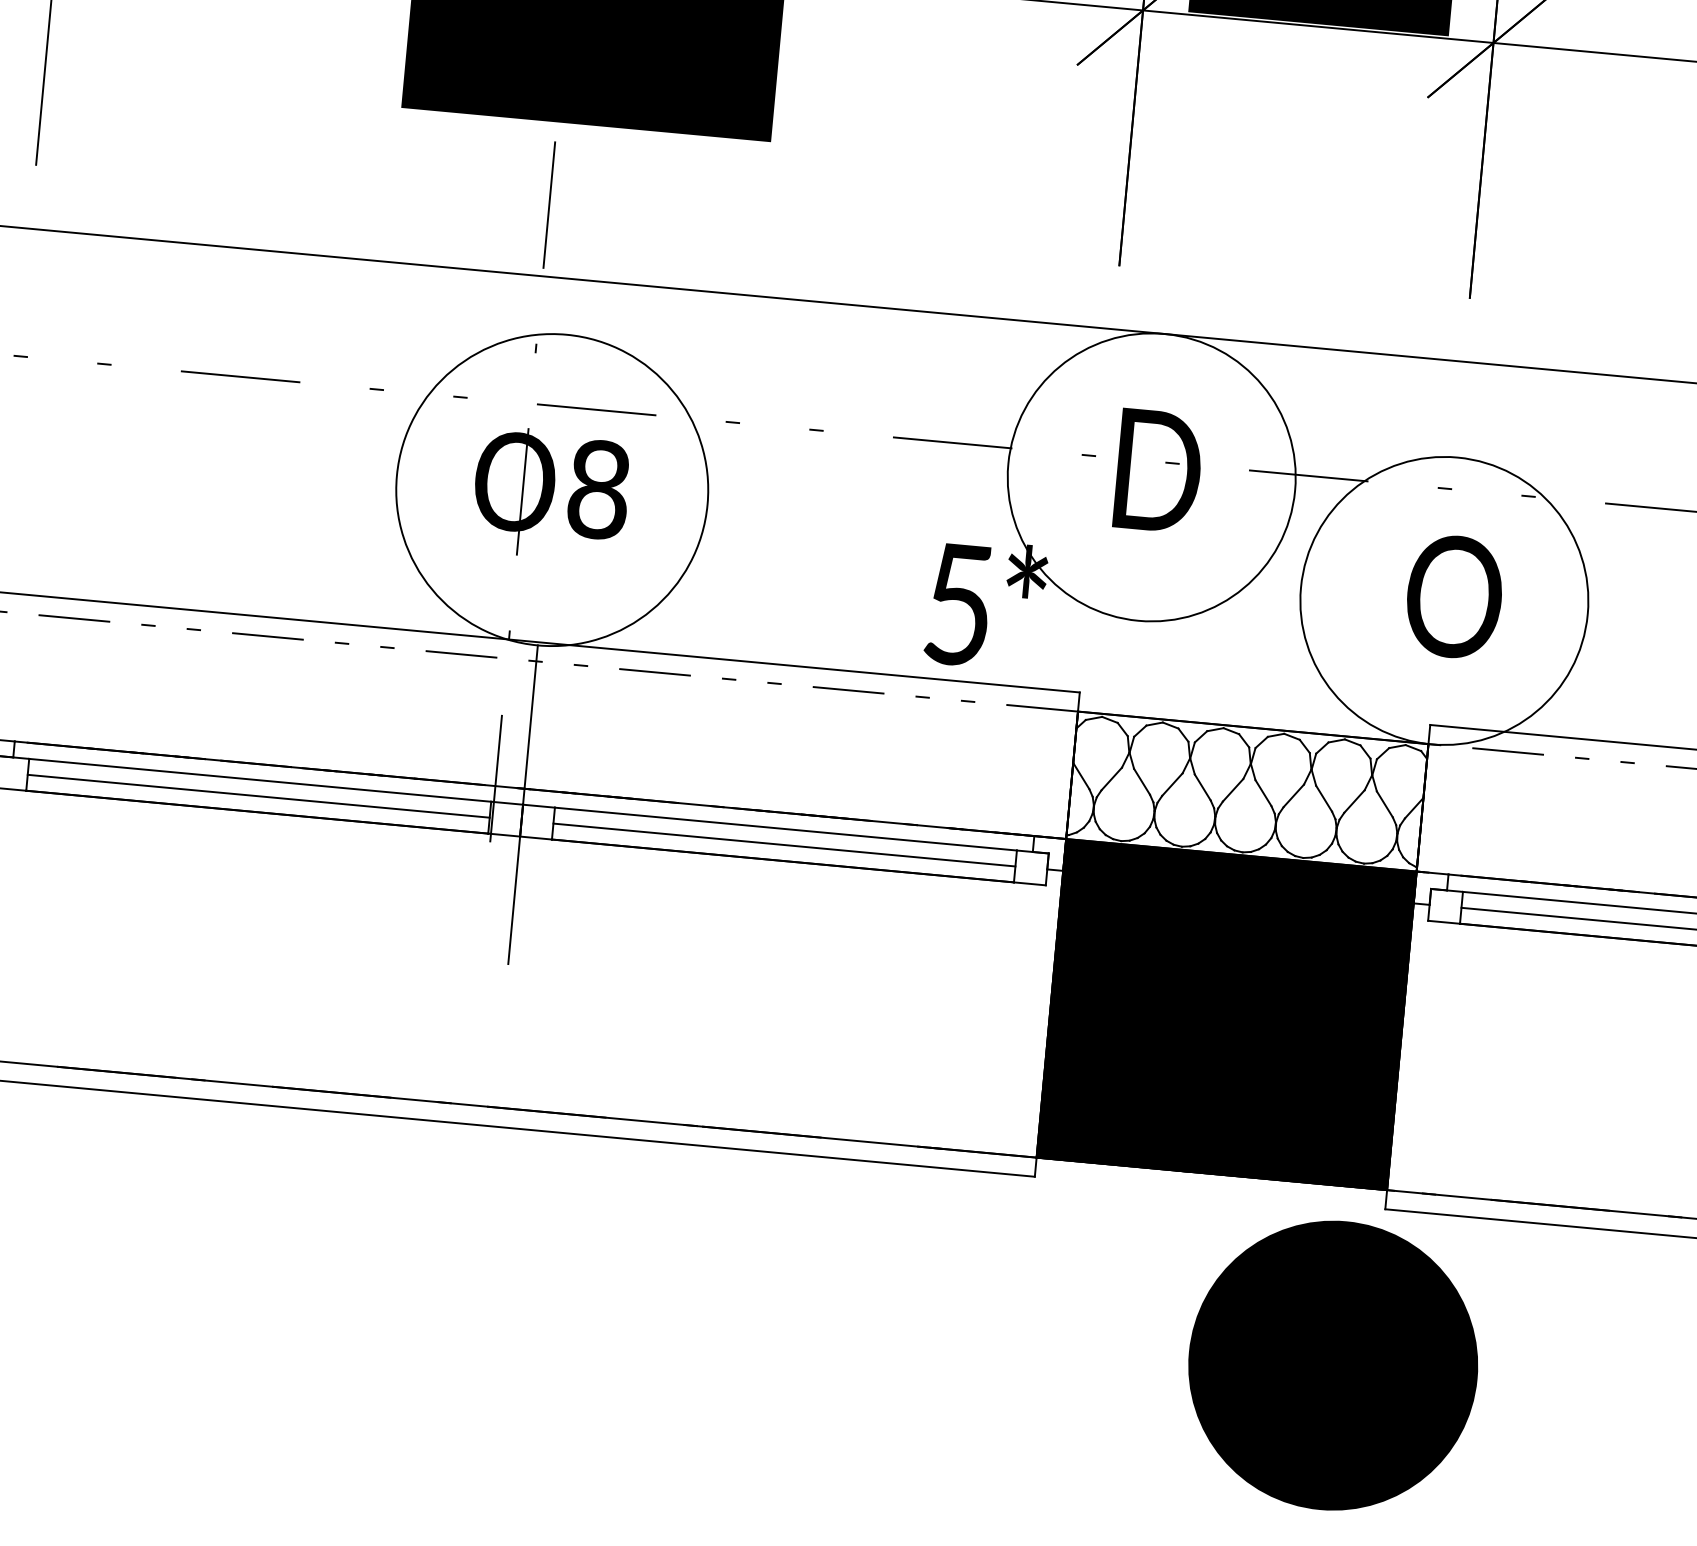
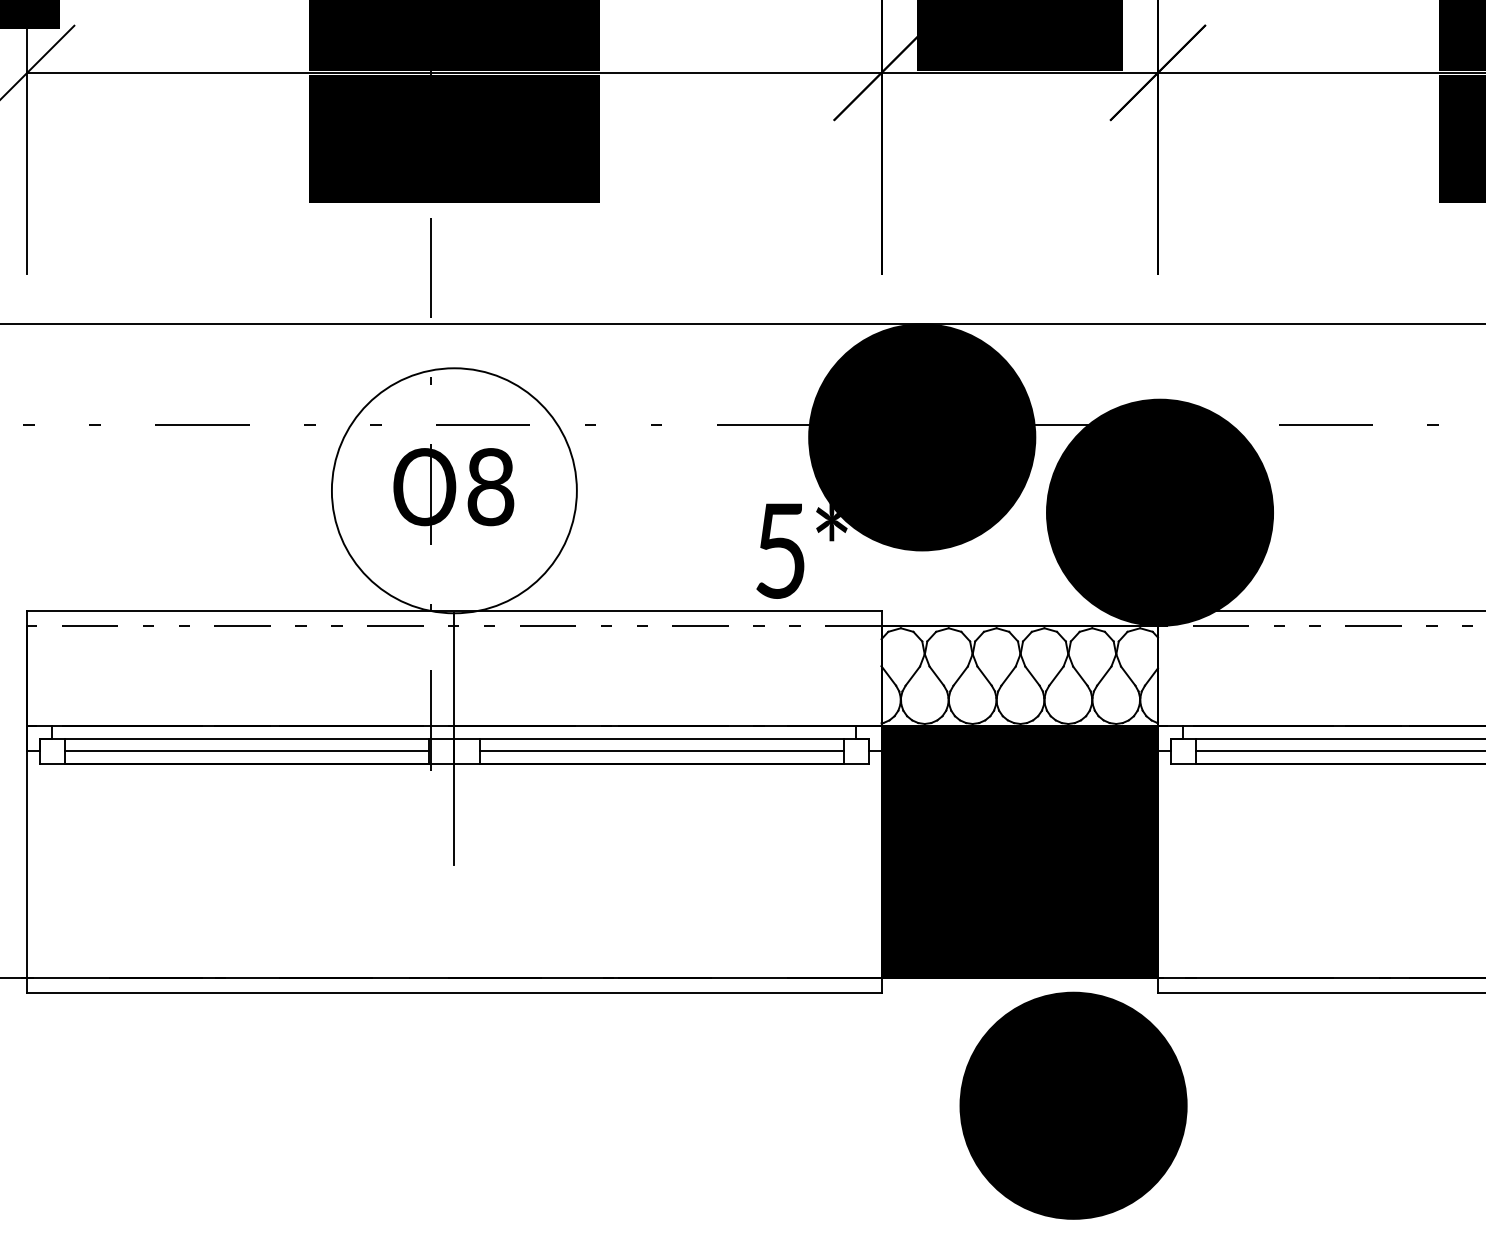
fill: (1152, 477) -> (922, 437), added
fill: (1443, 600) -> (1159, 512), added
part: (1333, 1365) -> (1073, 1105), moved

